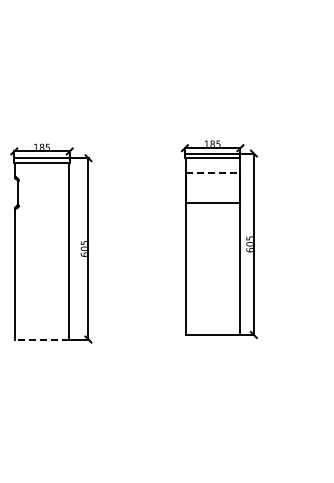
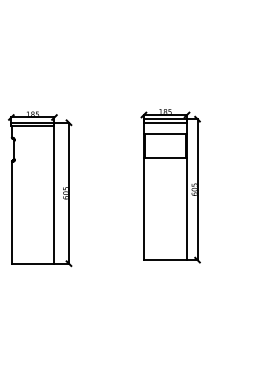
line: (213, 173) -> (166, 134), dashed -> solid
line: (41, 339) -> (32, 263), dashed -> solid

